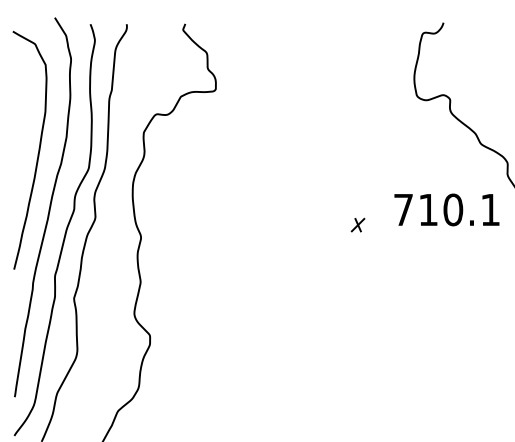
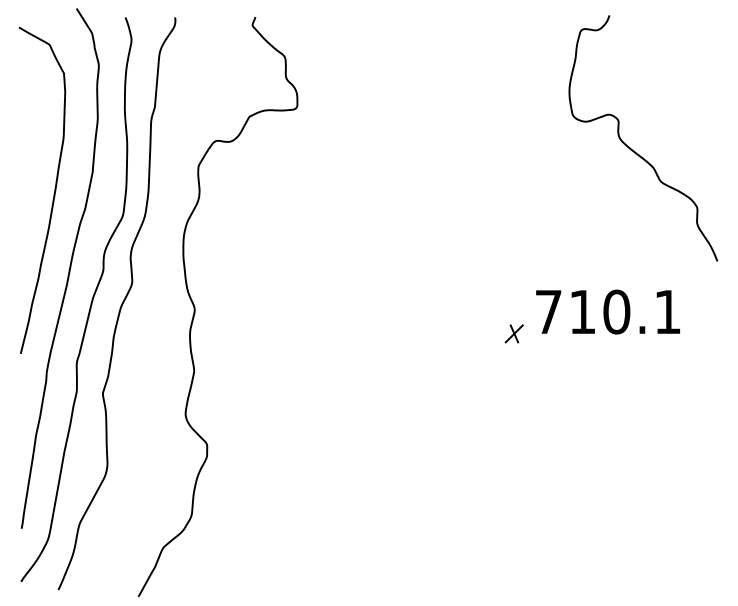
text: (446, 209) -> (607, 311), moved
part: (357, 224) -> (513, 333), moved

